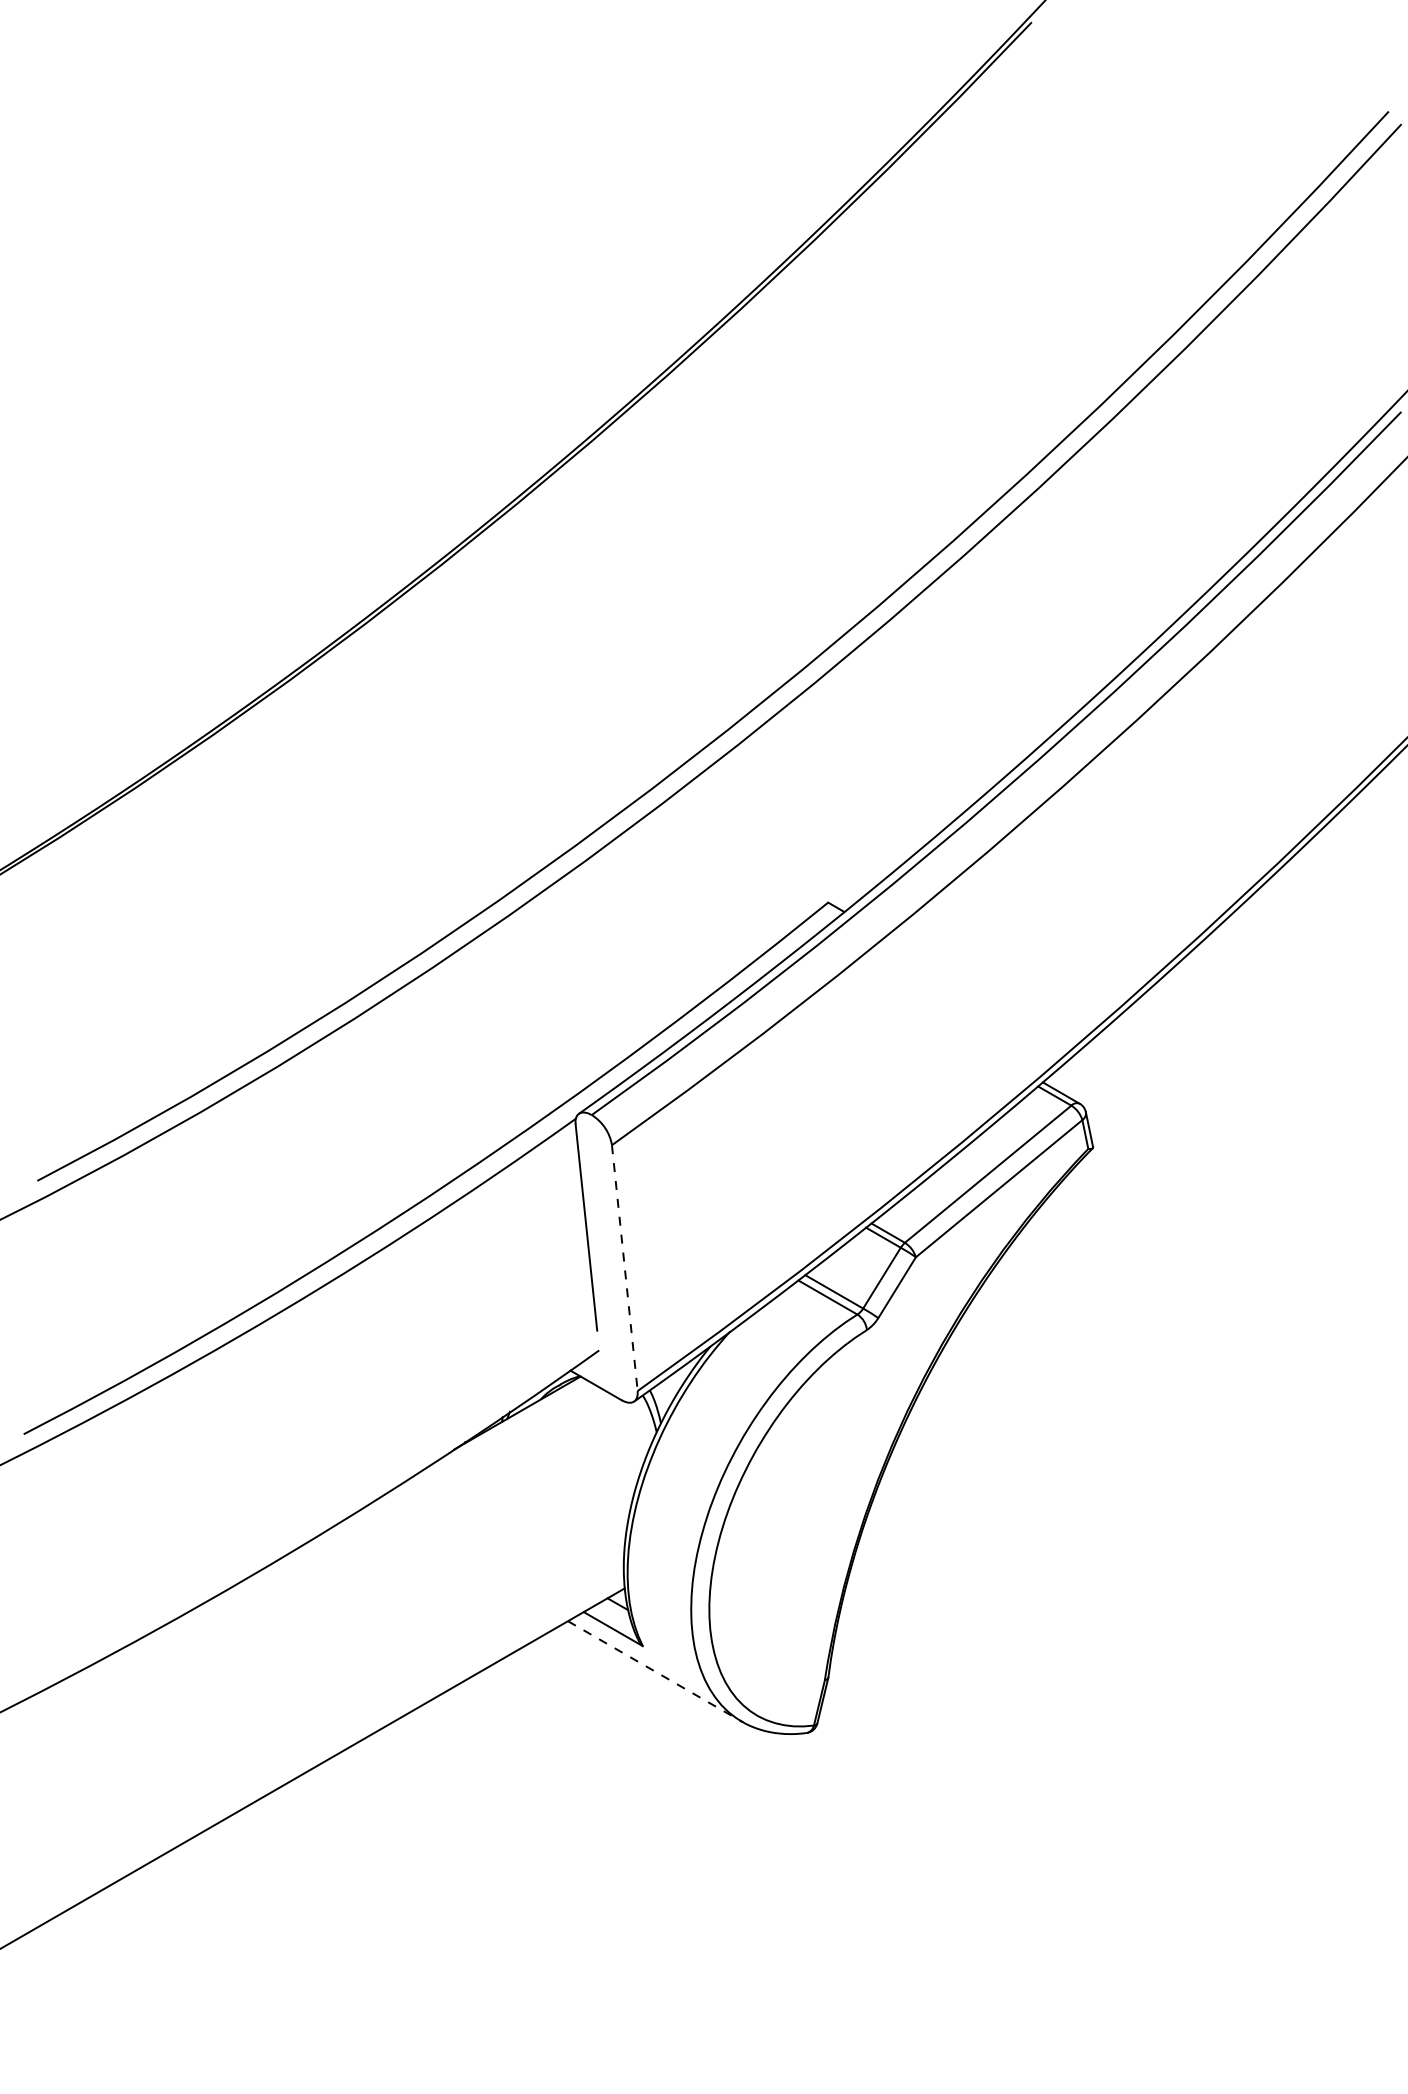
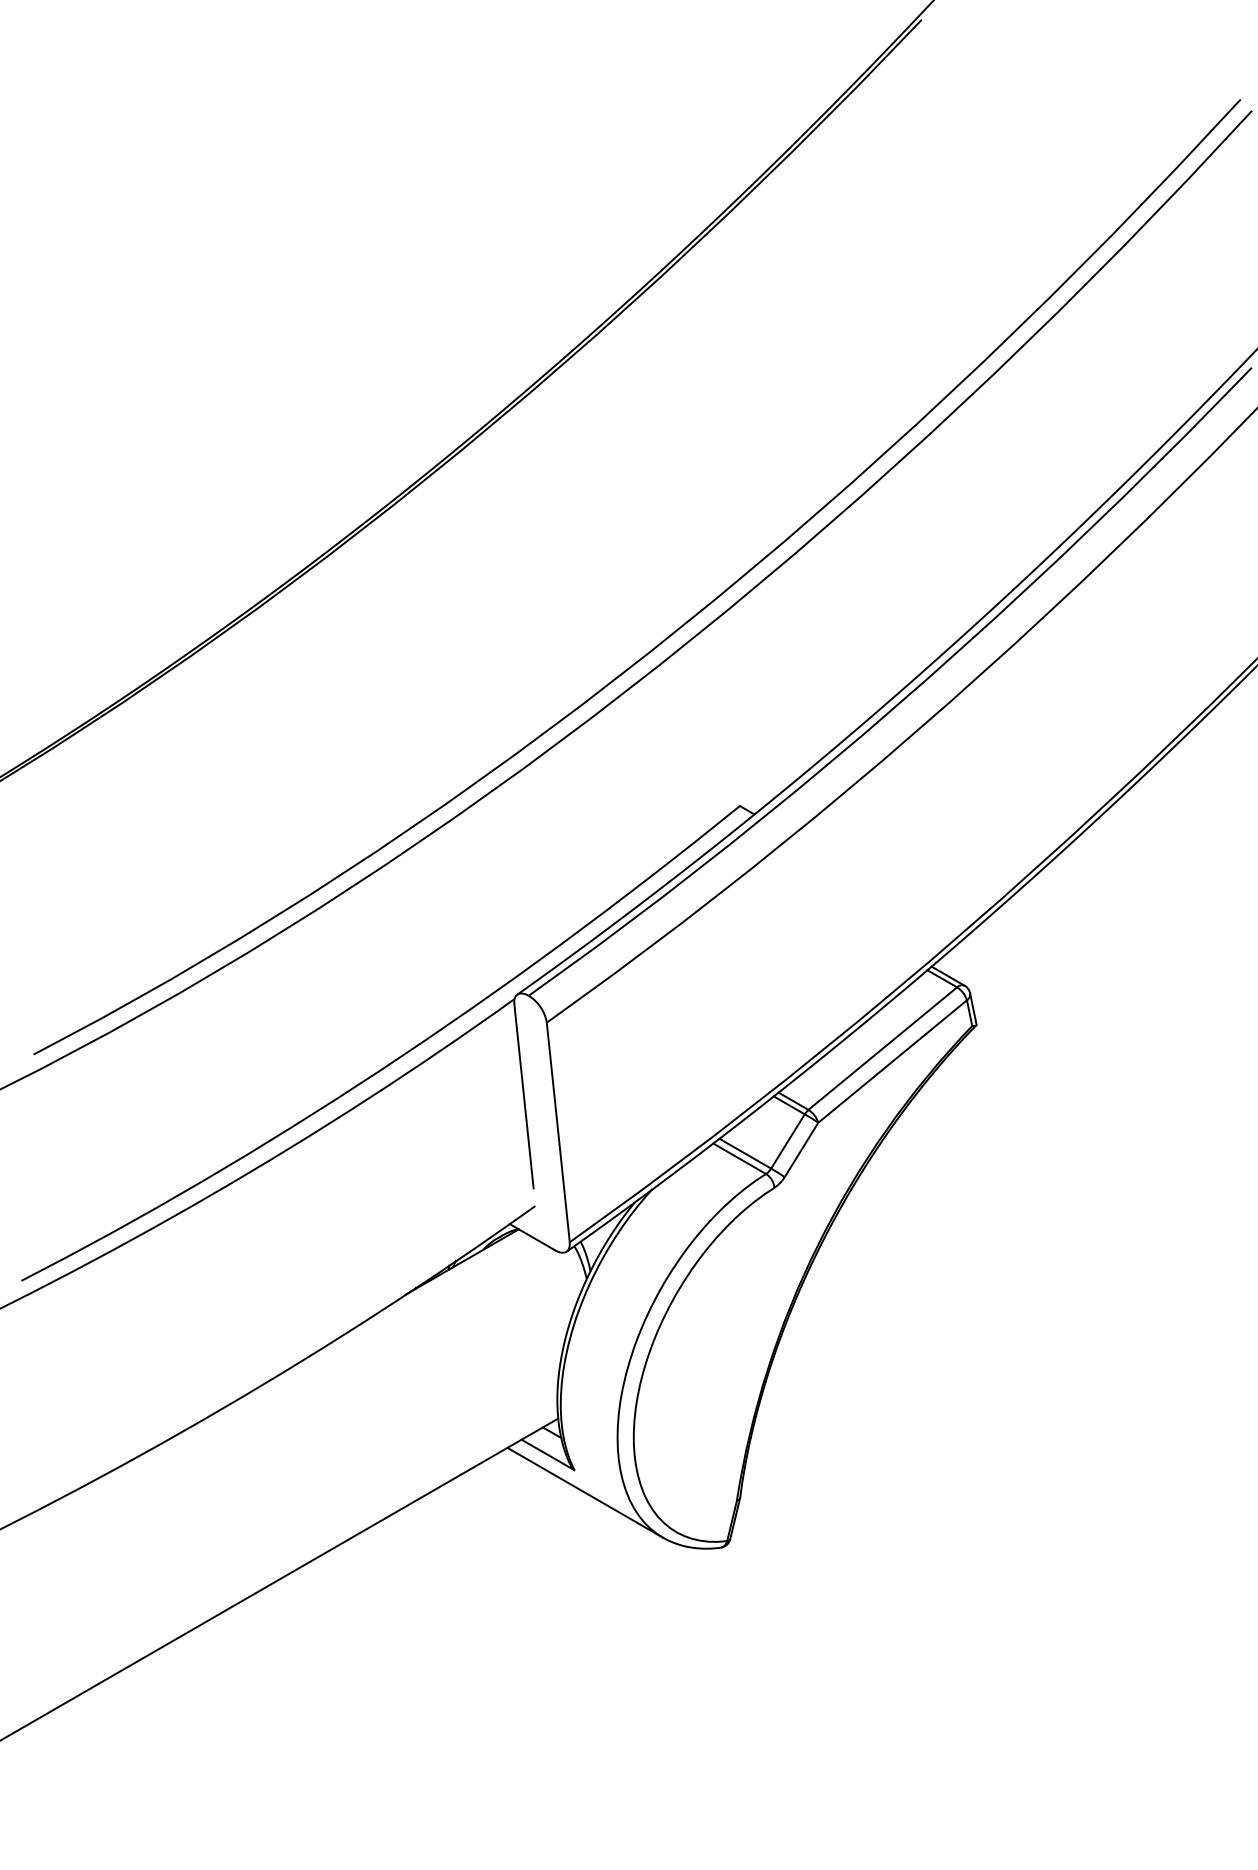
line: (625, 1269) -> (558, 1133), dashed -> solid
line: (655, 1671) -> (585, 1492), dashed -> solid

